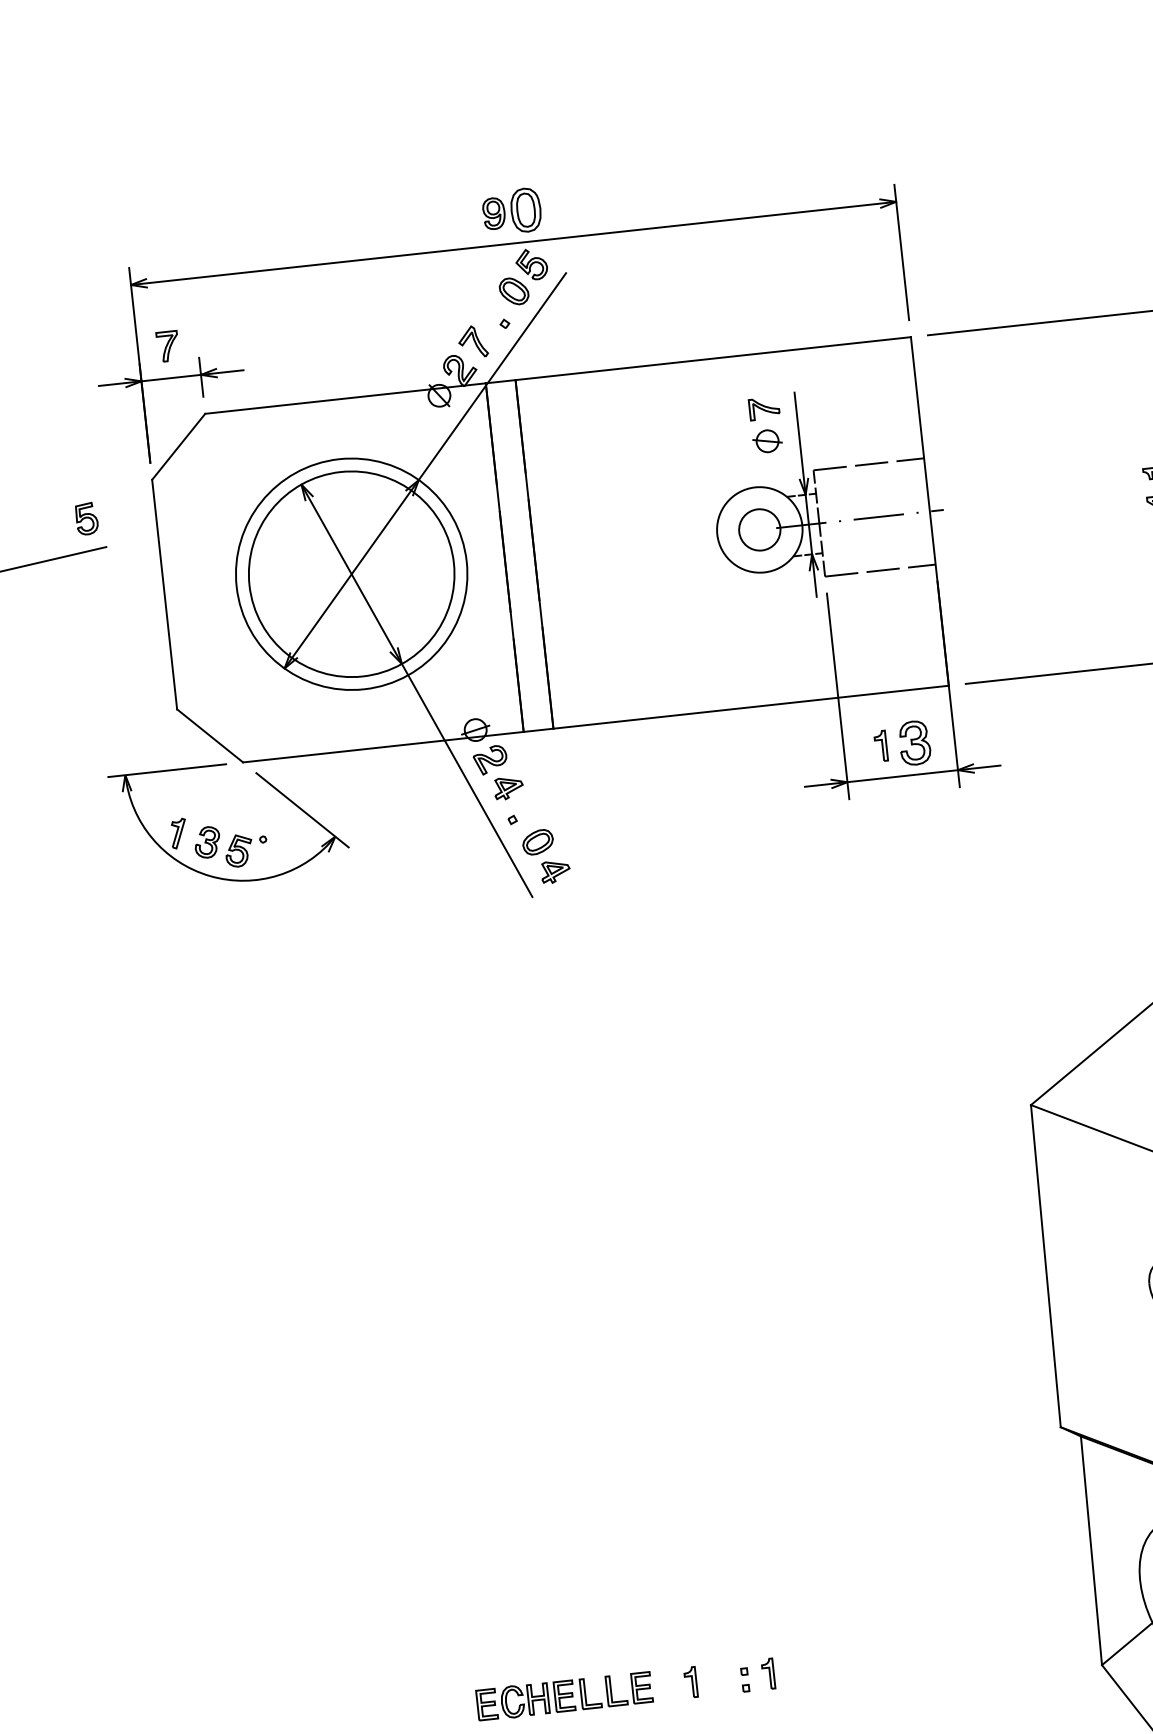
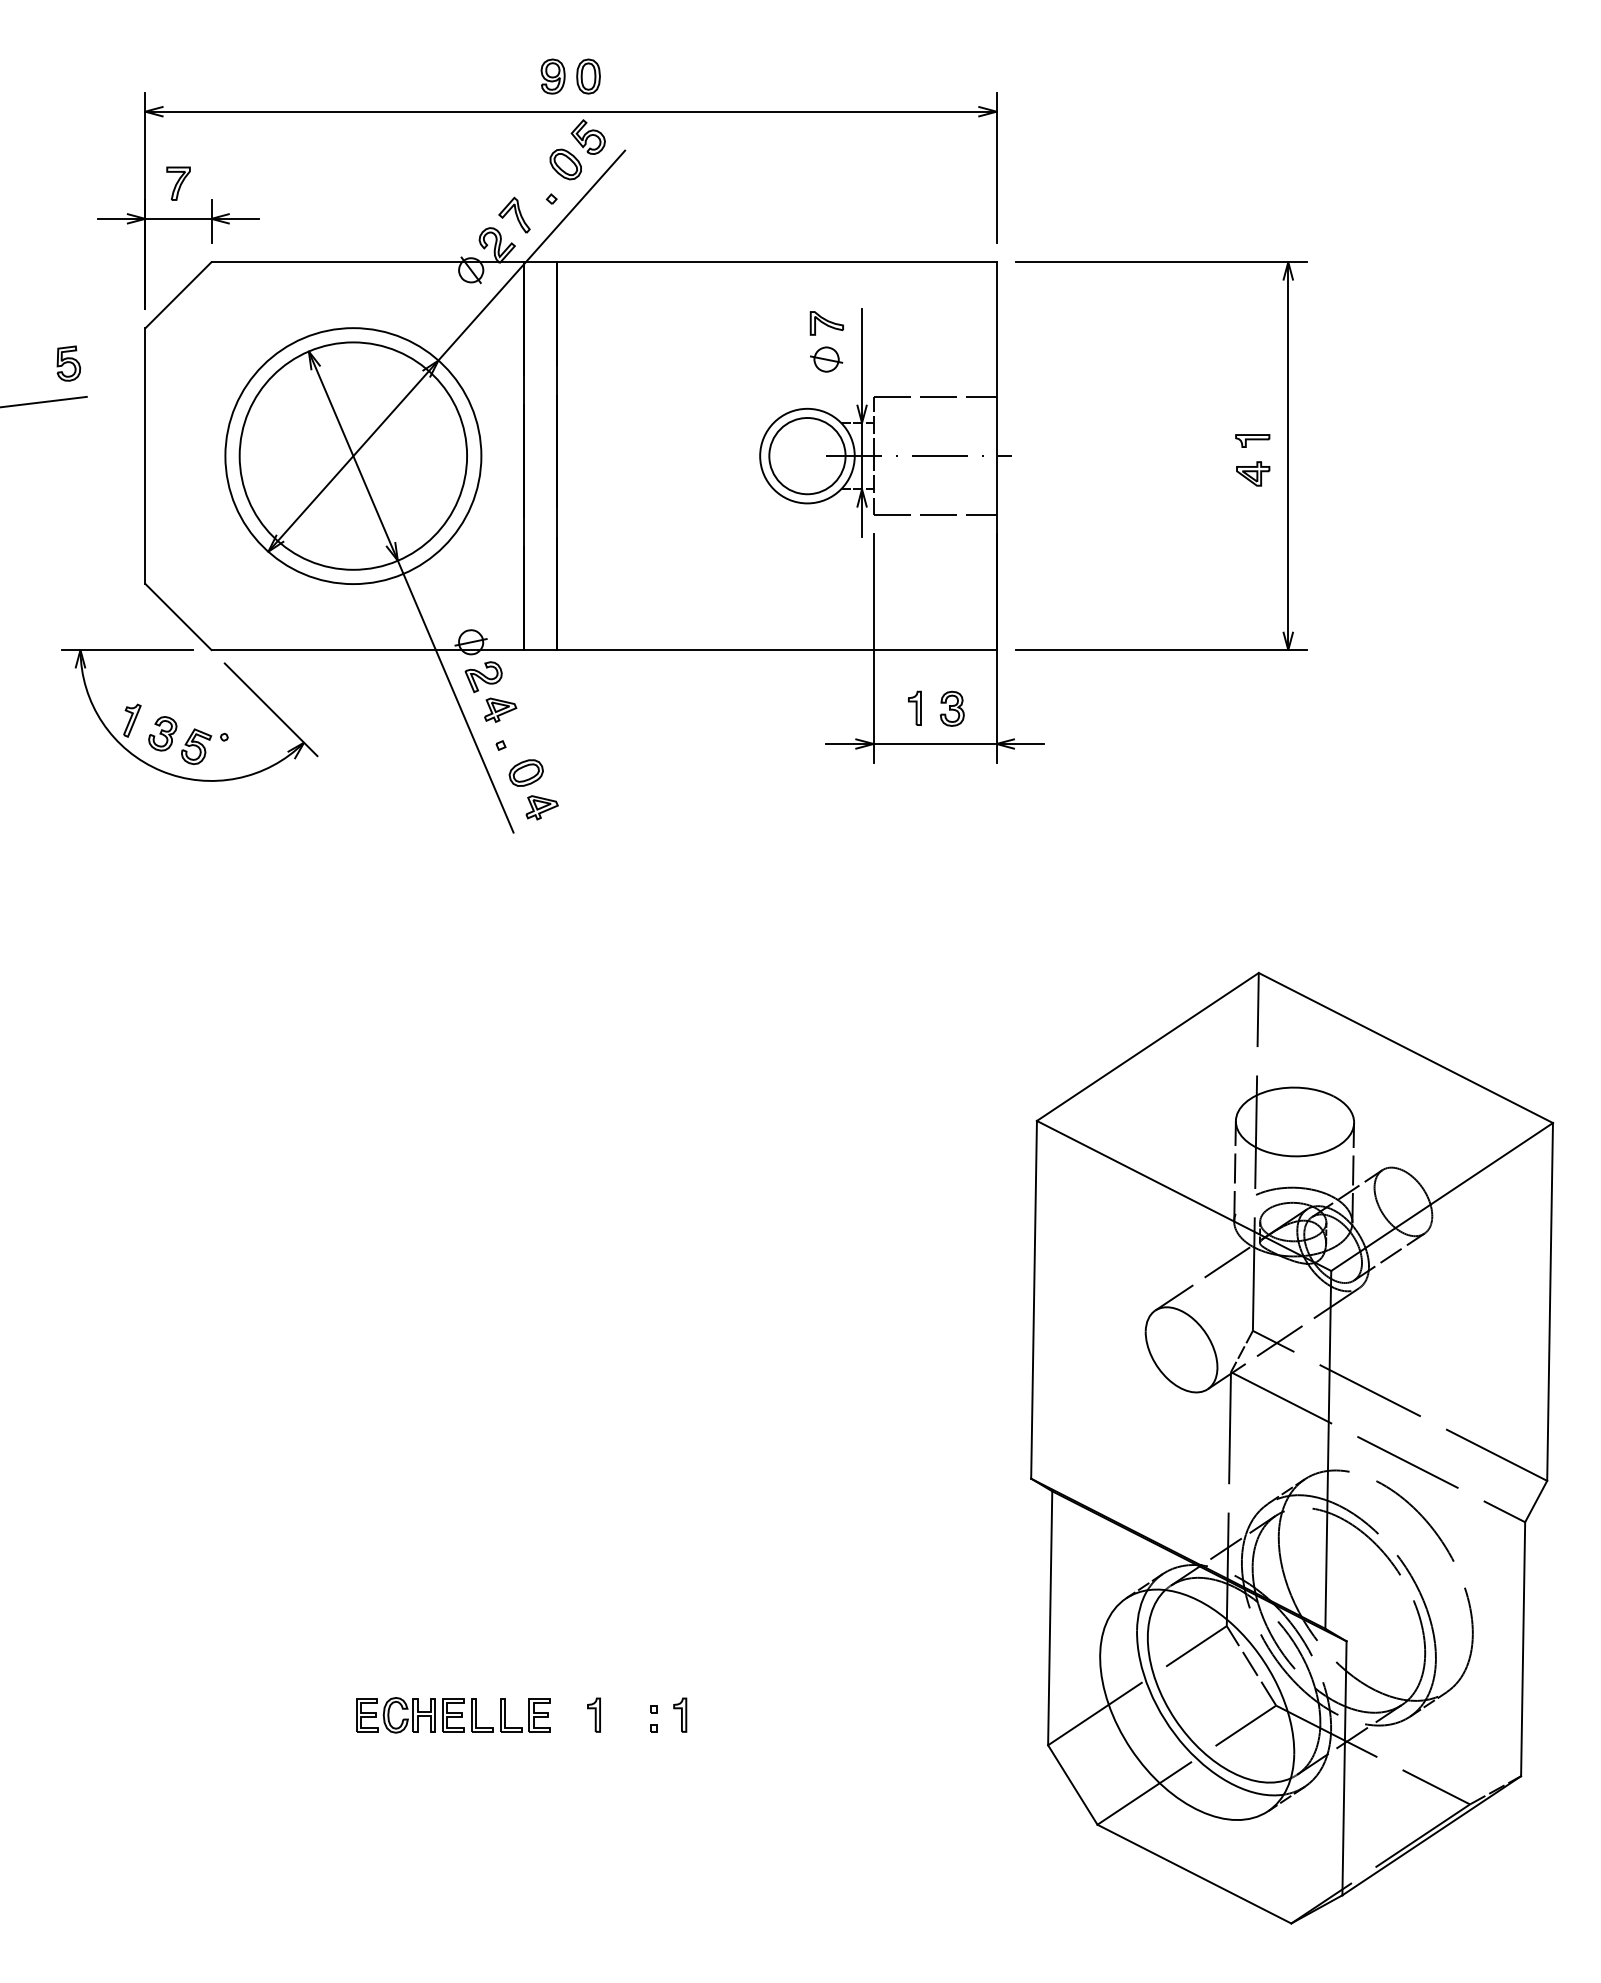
part: (525, 210) -> (588, 76), size x0.71
circle: (759, 530) -> (807, 456), size x1.67
part: (913, 742) -> (951, 708), size x0.71

